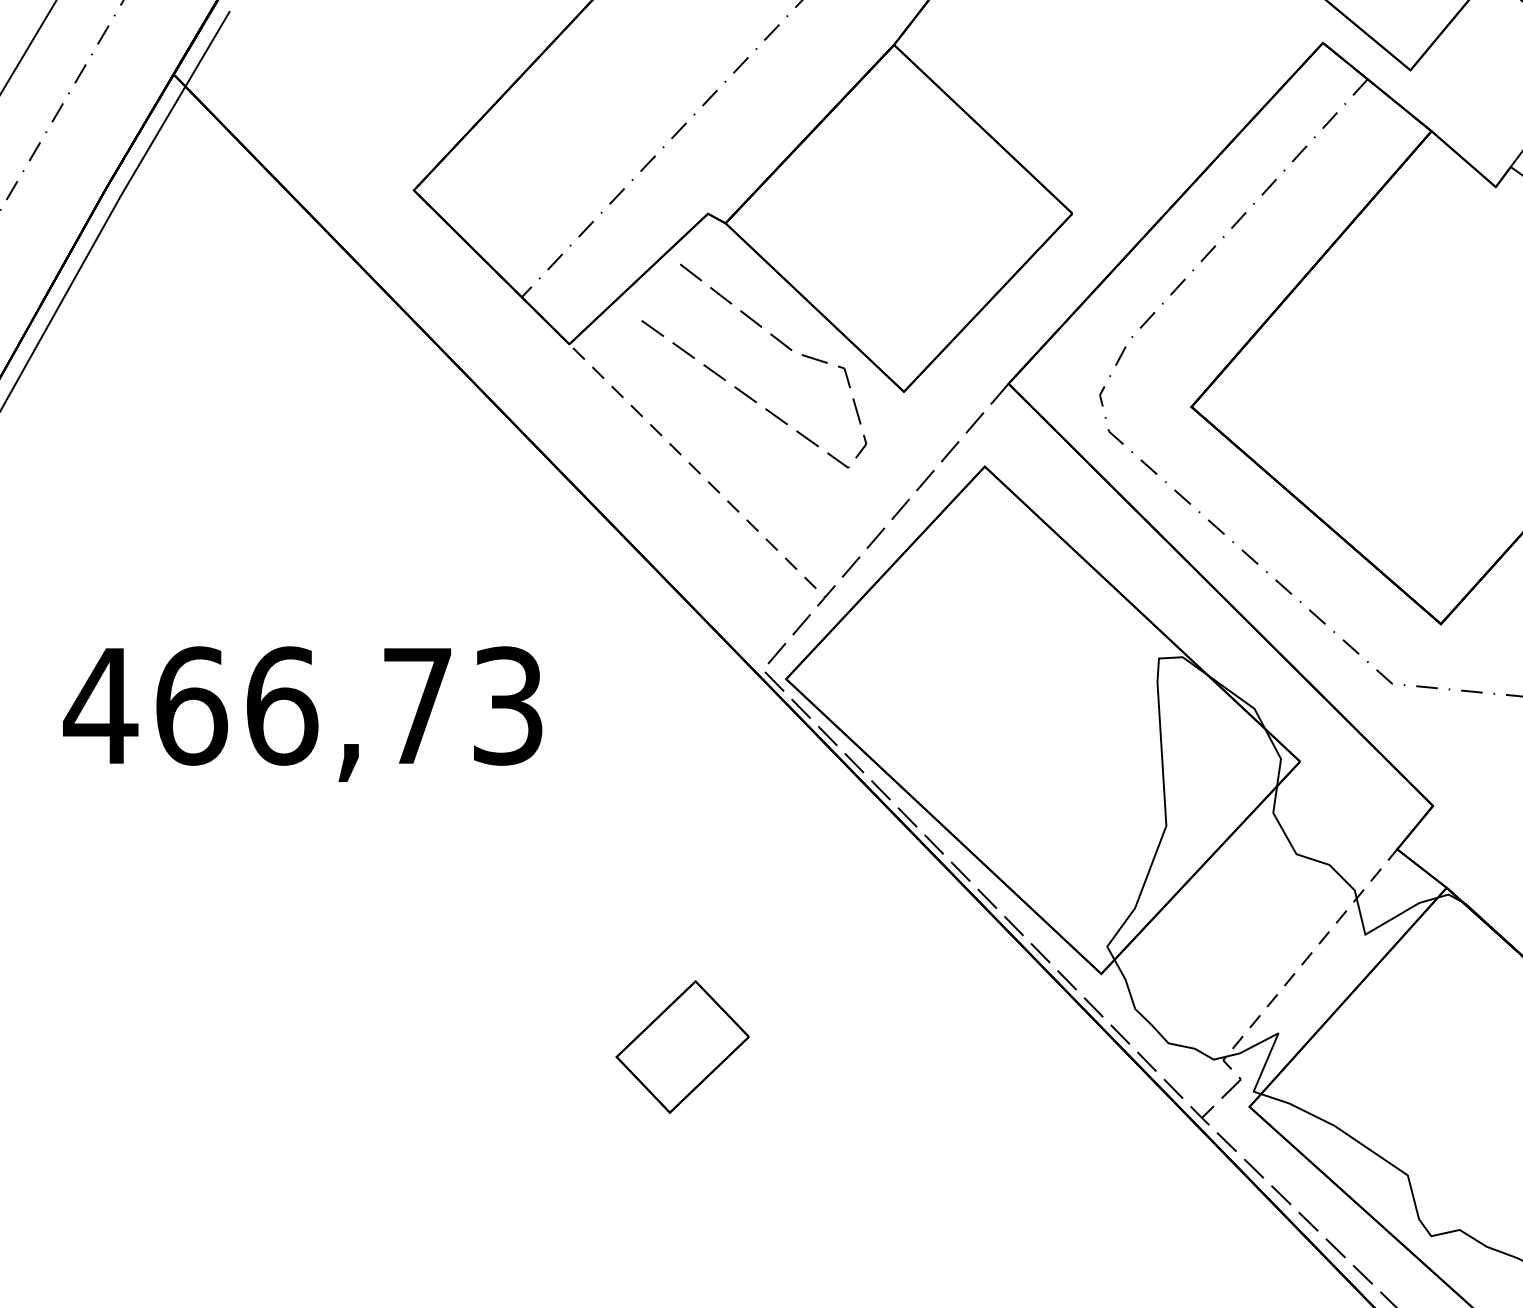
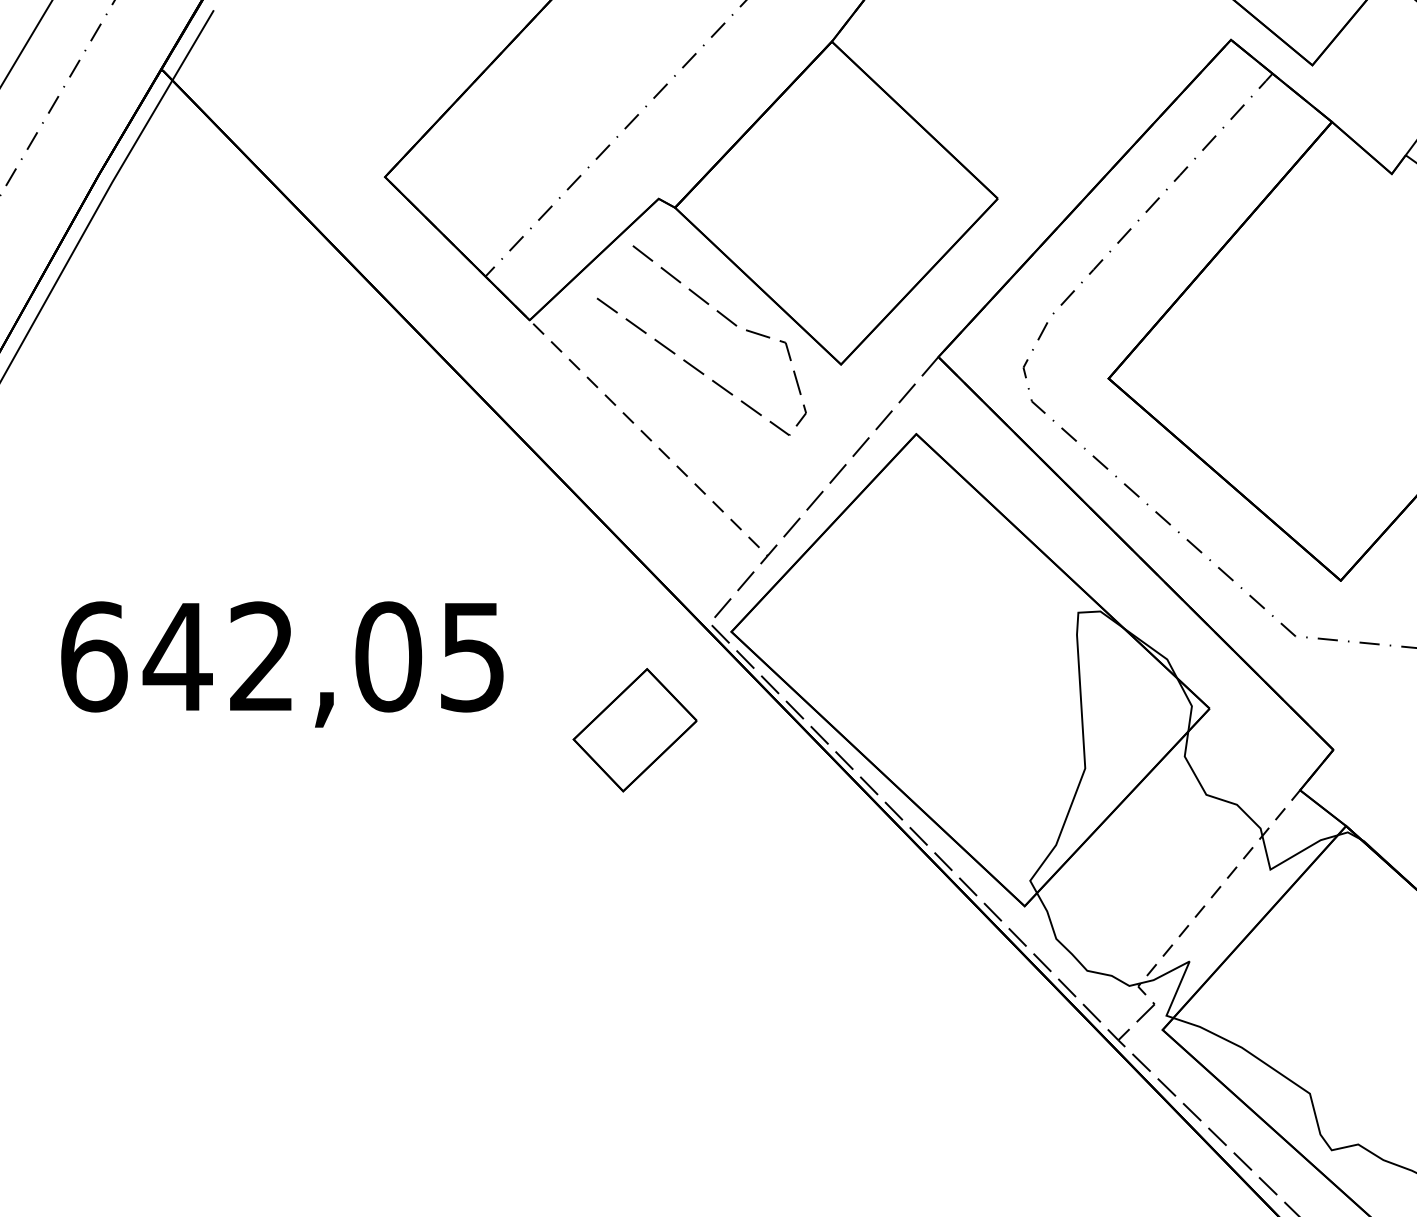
text: (302, 705) -> (281, 656), 466,73 -> 642,05
part: (681, 1047) -> (634, 730), moved

